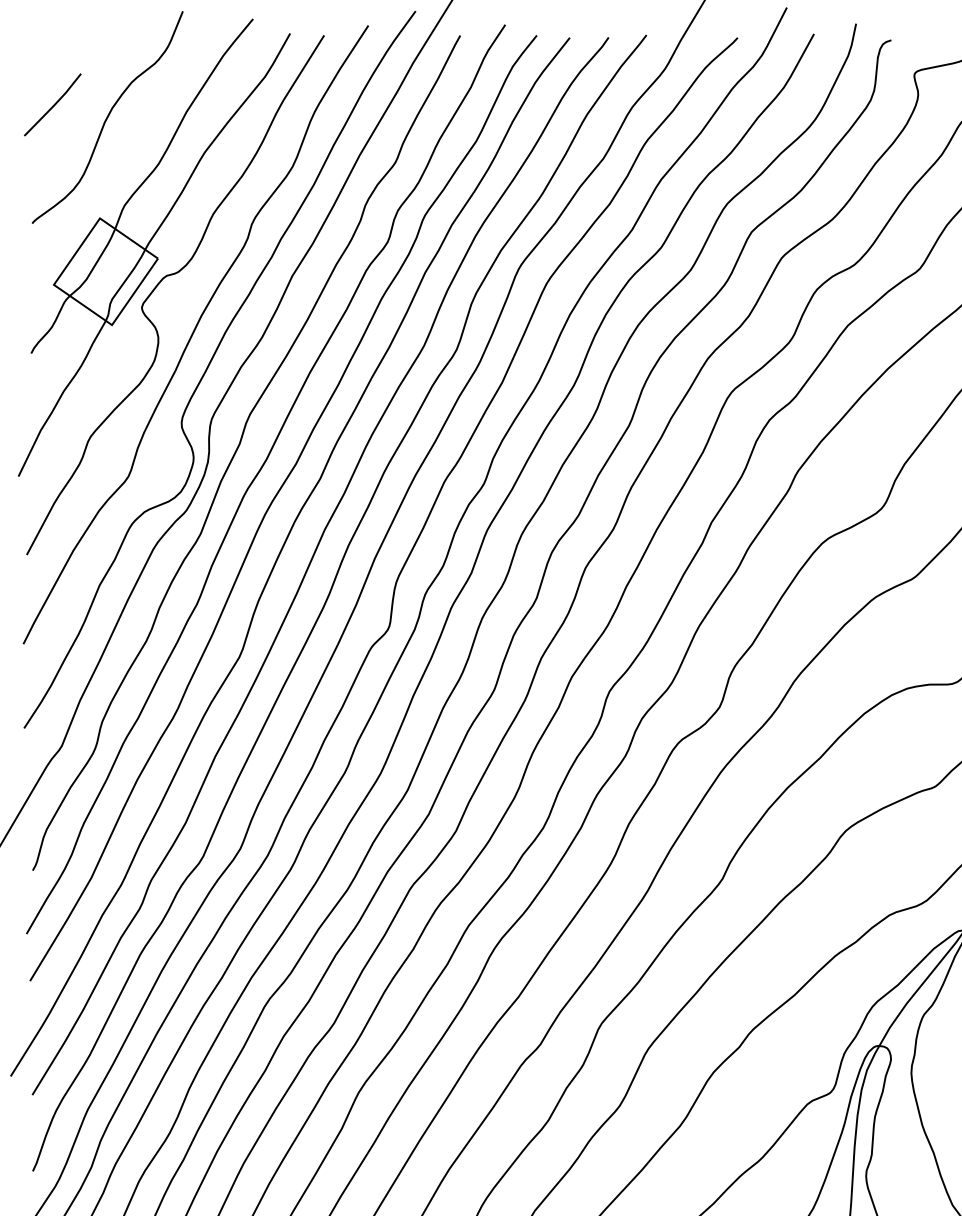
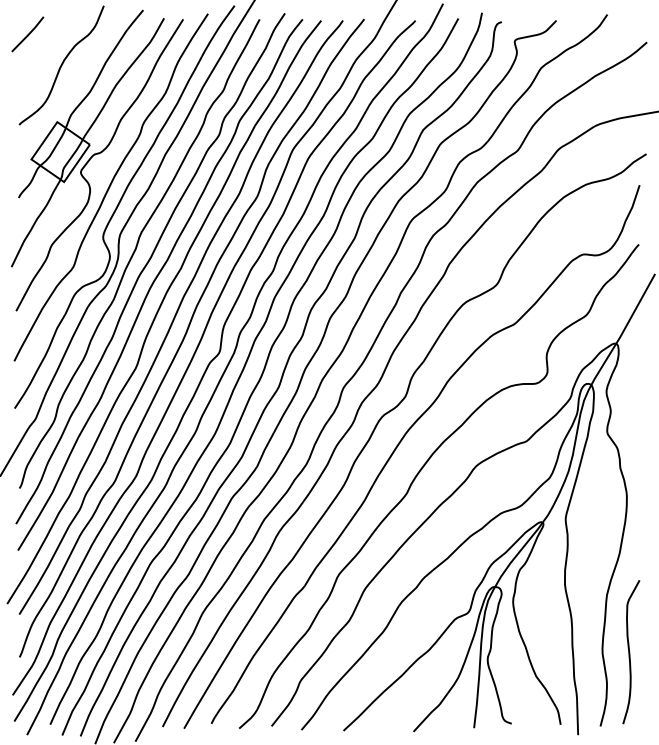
line: (52, 105) -> (27, 34), moved

